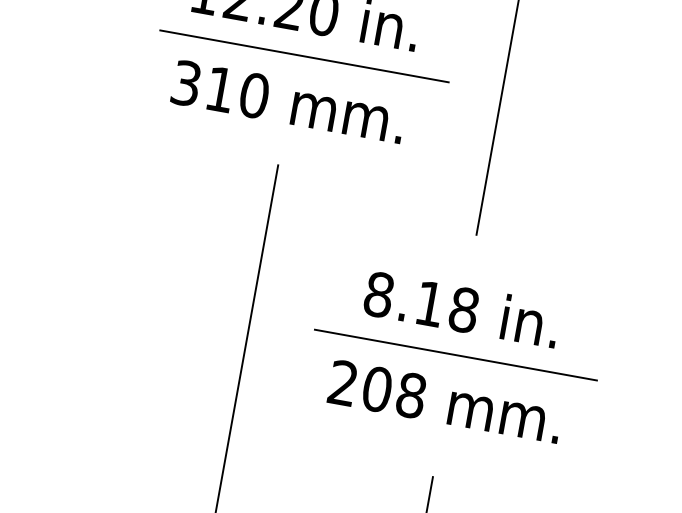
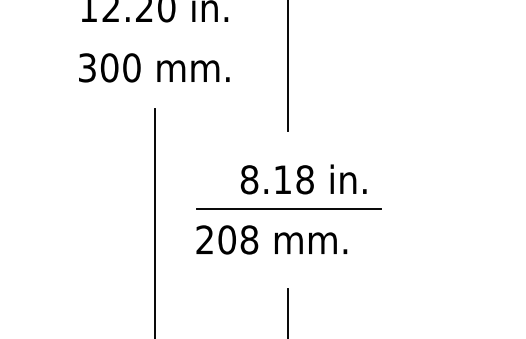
line: (303, 56) -> (158, 37), removed
text: (220, 88) -> (109, 67), 310 -> 300
text: (461, 309) -> (303, 179), moved
text: (445, 400) -> (271, 239), moved

